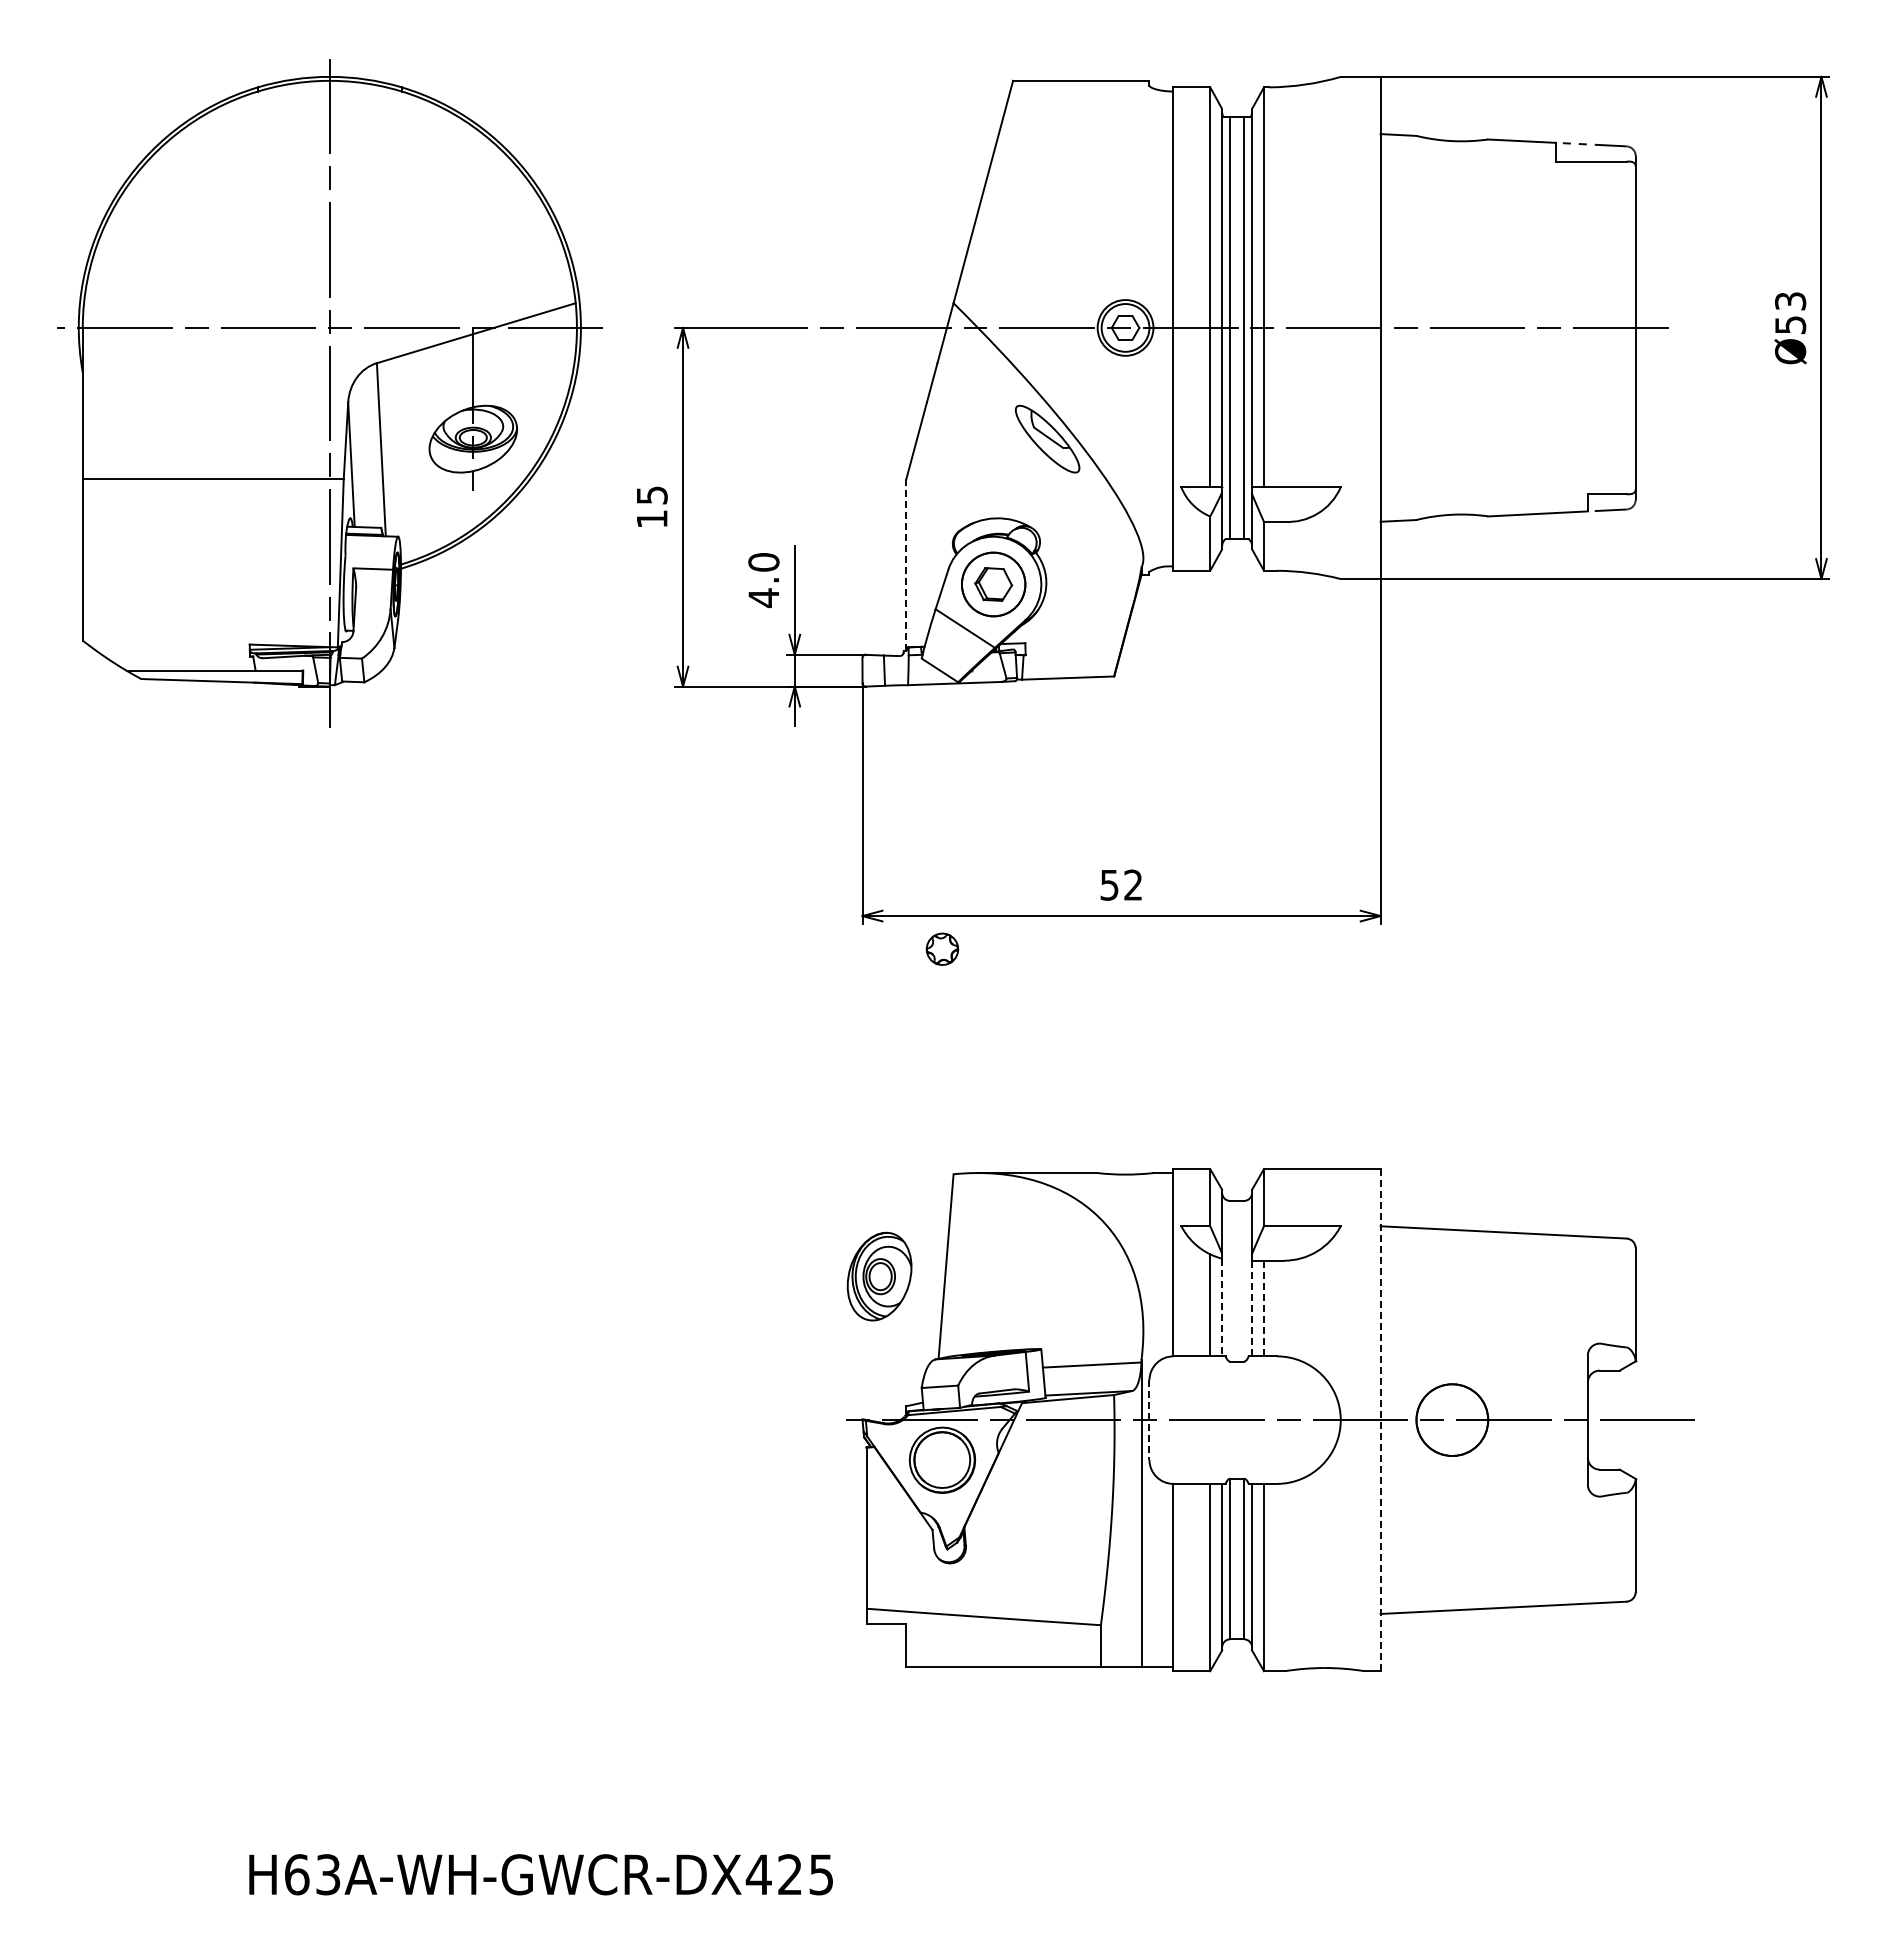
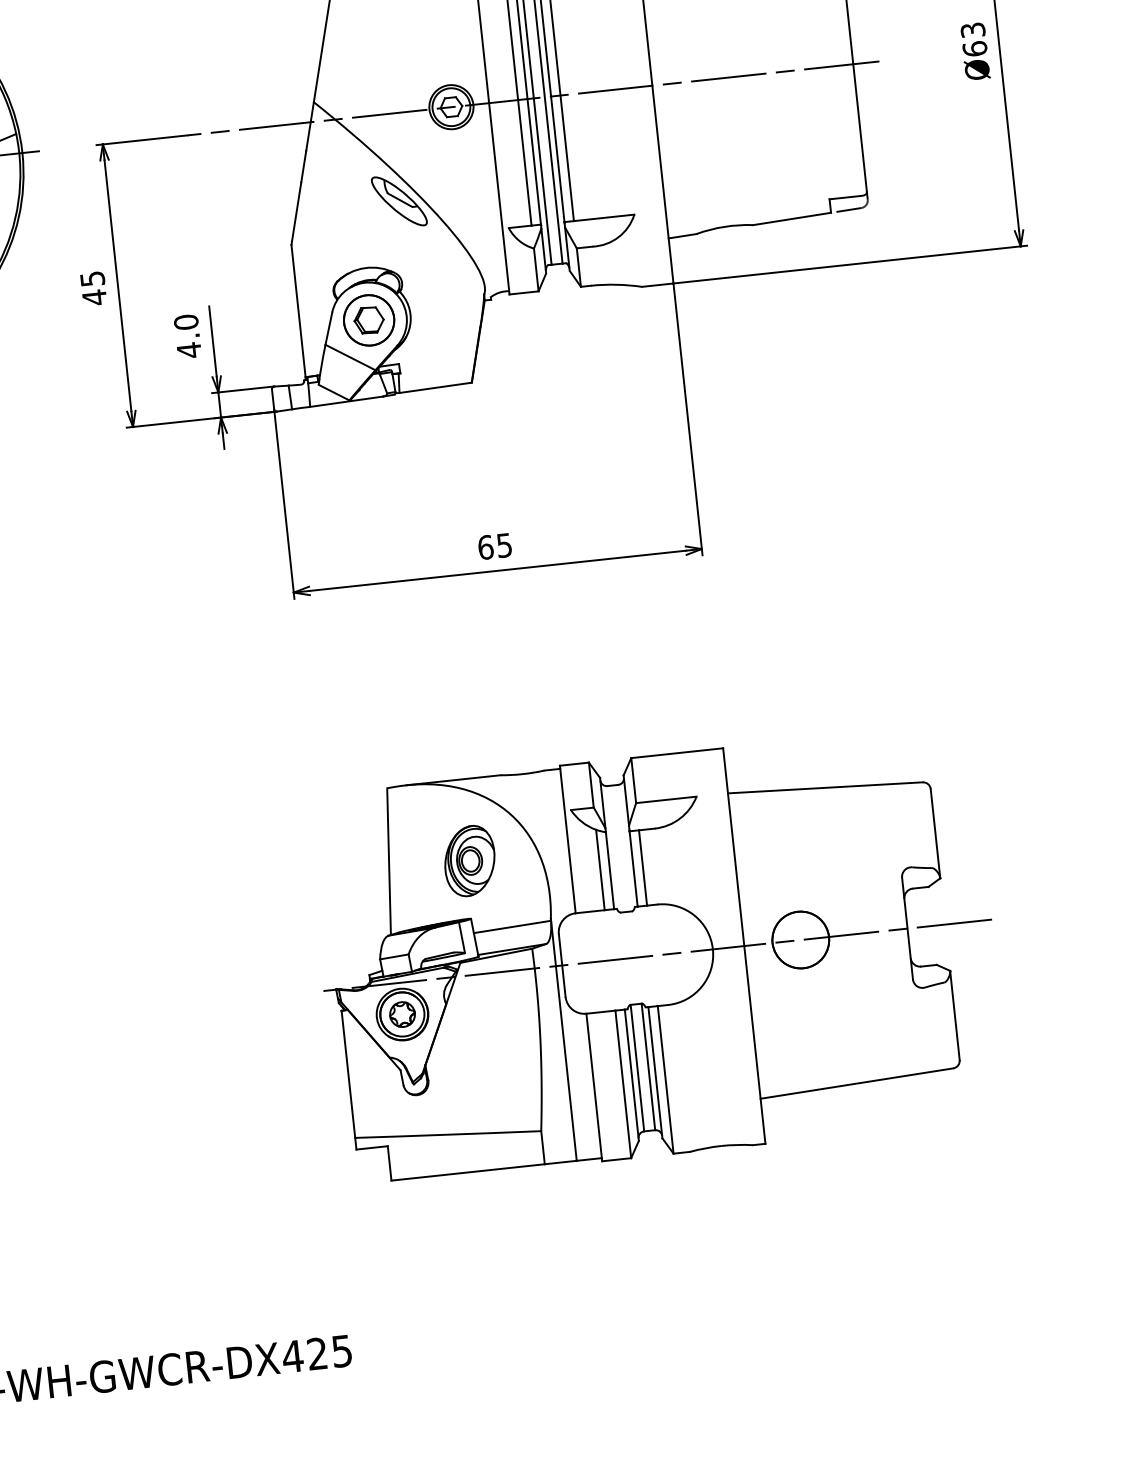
text: (1790, 324) -> (974, 48), Ø53 -> Ø63
text: (652, 519) -> (94, 297), 15 -> 45
line: (906, 563) -> (298, 311), dashed -> solid
text: (1121, 884) -> (495, 545), 52 -> 65
part: (942, 948) -> (402, 1013), moved
part: (879, 1276) -> (469, 860), moved
line: (1222, 1307) -> (610, 870), dashed -> solid
line: (1252, 1308) -> (633, 868), dashed -> solid
line: (1264, 1308) -> (643, 867), dashed -> solid
line: (1149, 1420) -> (562, 965), dashed -> solid
line: (1380, 1420) -> (744, 946), dashed -> solid

